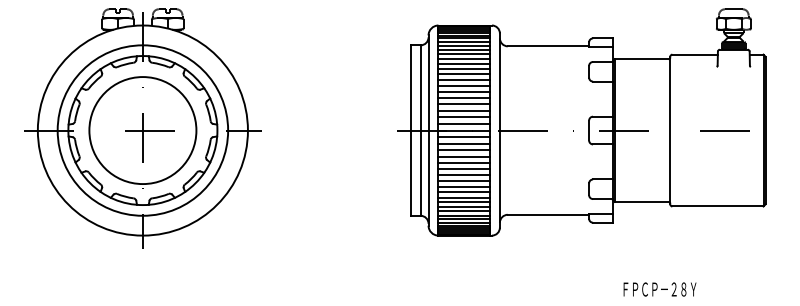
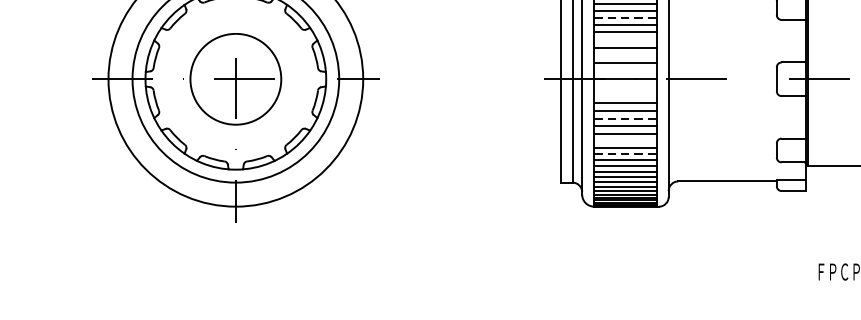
line: (464, 79) -> (625, 17), solid -> dashed
line: (464, 98) -> (625, 40), removed
line: (464, 110) -> (625, 54), removed
line: (464, 123) -> (625, 70), removed
circle: (142, 130) -> (235, 79), size x0.7
line: (464, 137) -> (625, 87), removed
line: (464, 143) -> (625, 94), removed
line: (464, 162) -> (625, 118), solid -> dashed
line: (464, 181) -> (625, 141), removed
line: (464, 192) -> (625, 154), solid -> dashed

